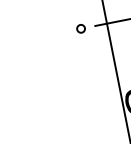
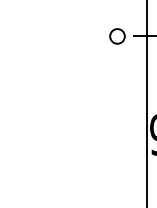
circle: (81, 28) -> (117, 36), size x1.67

